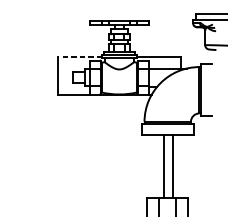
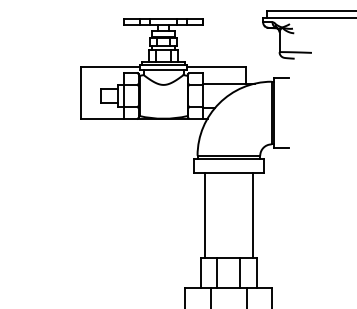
line: (80, 56) -> (110, 67), dashed -> solid
line: (163, 166) -> (204, 215), moved
line: (172, 166) -> (252, 215), moved

